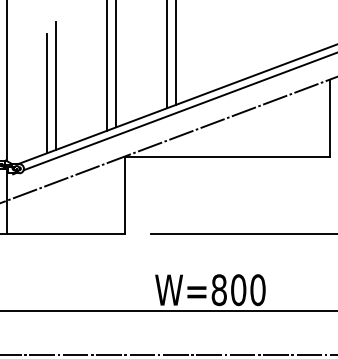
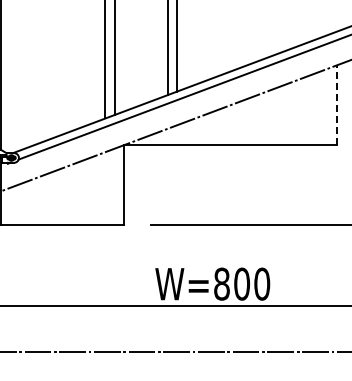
line: (56, 85) -> (52, 71), removed
line: (47, 93) -> (43, 79), removed
line: (330, 117) -> (337, 104), solid -> dashed

